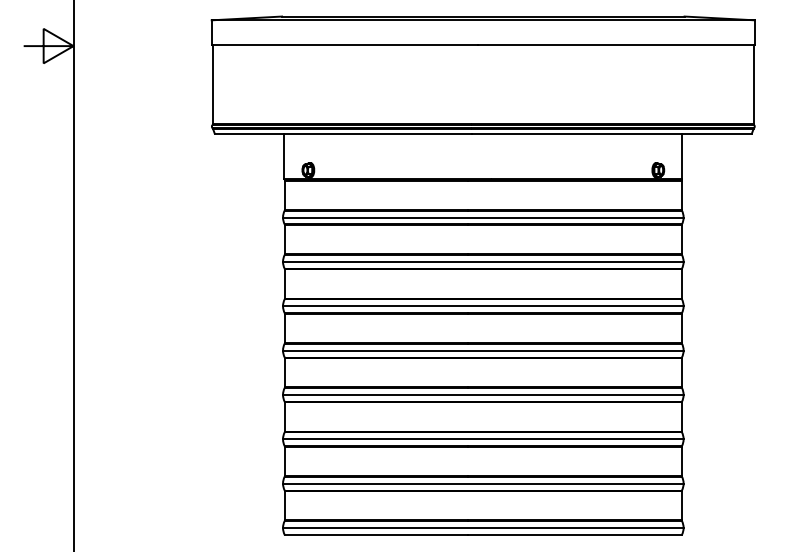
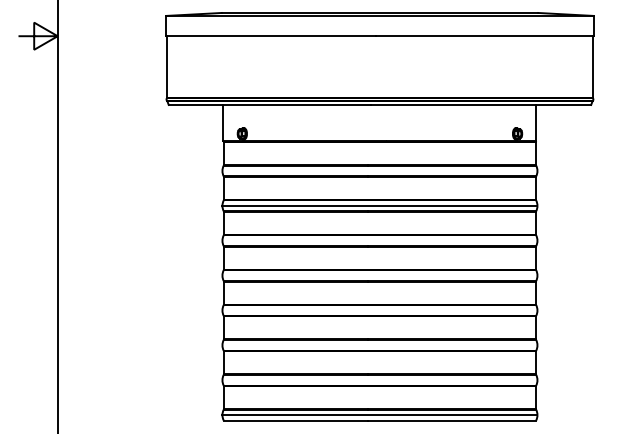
line: (483, 217) -> (380, 170), removed
line: (483, 306) -> (380, 240), removed
line: (483, 350) -> (380, 275), removed
line: (483, 394) -> (380, 310), removed
line: (483, 439) -> (380, 345), removed
line: (483, 483) -> (380, 380), removed

